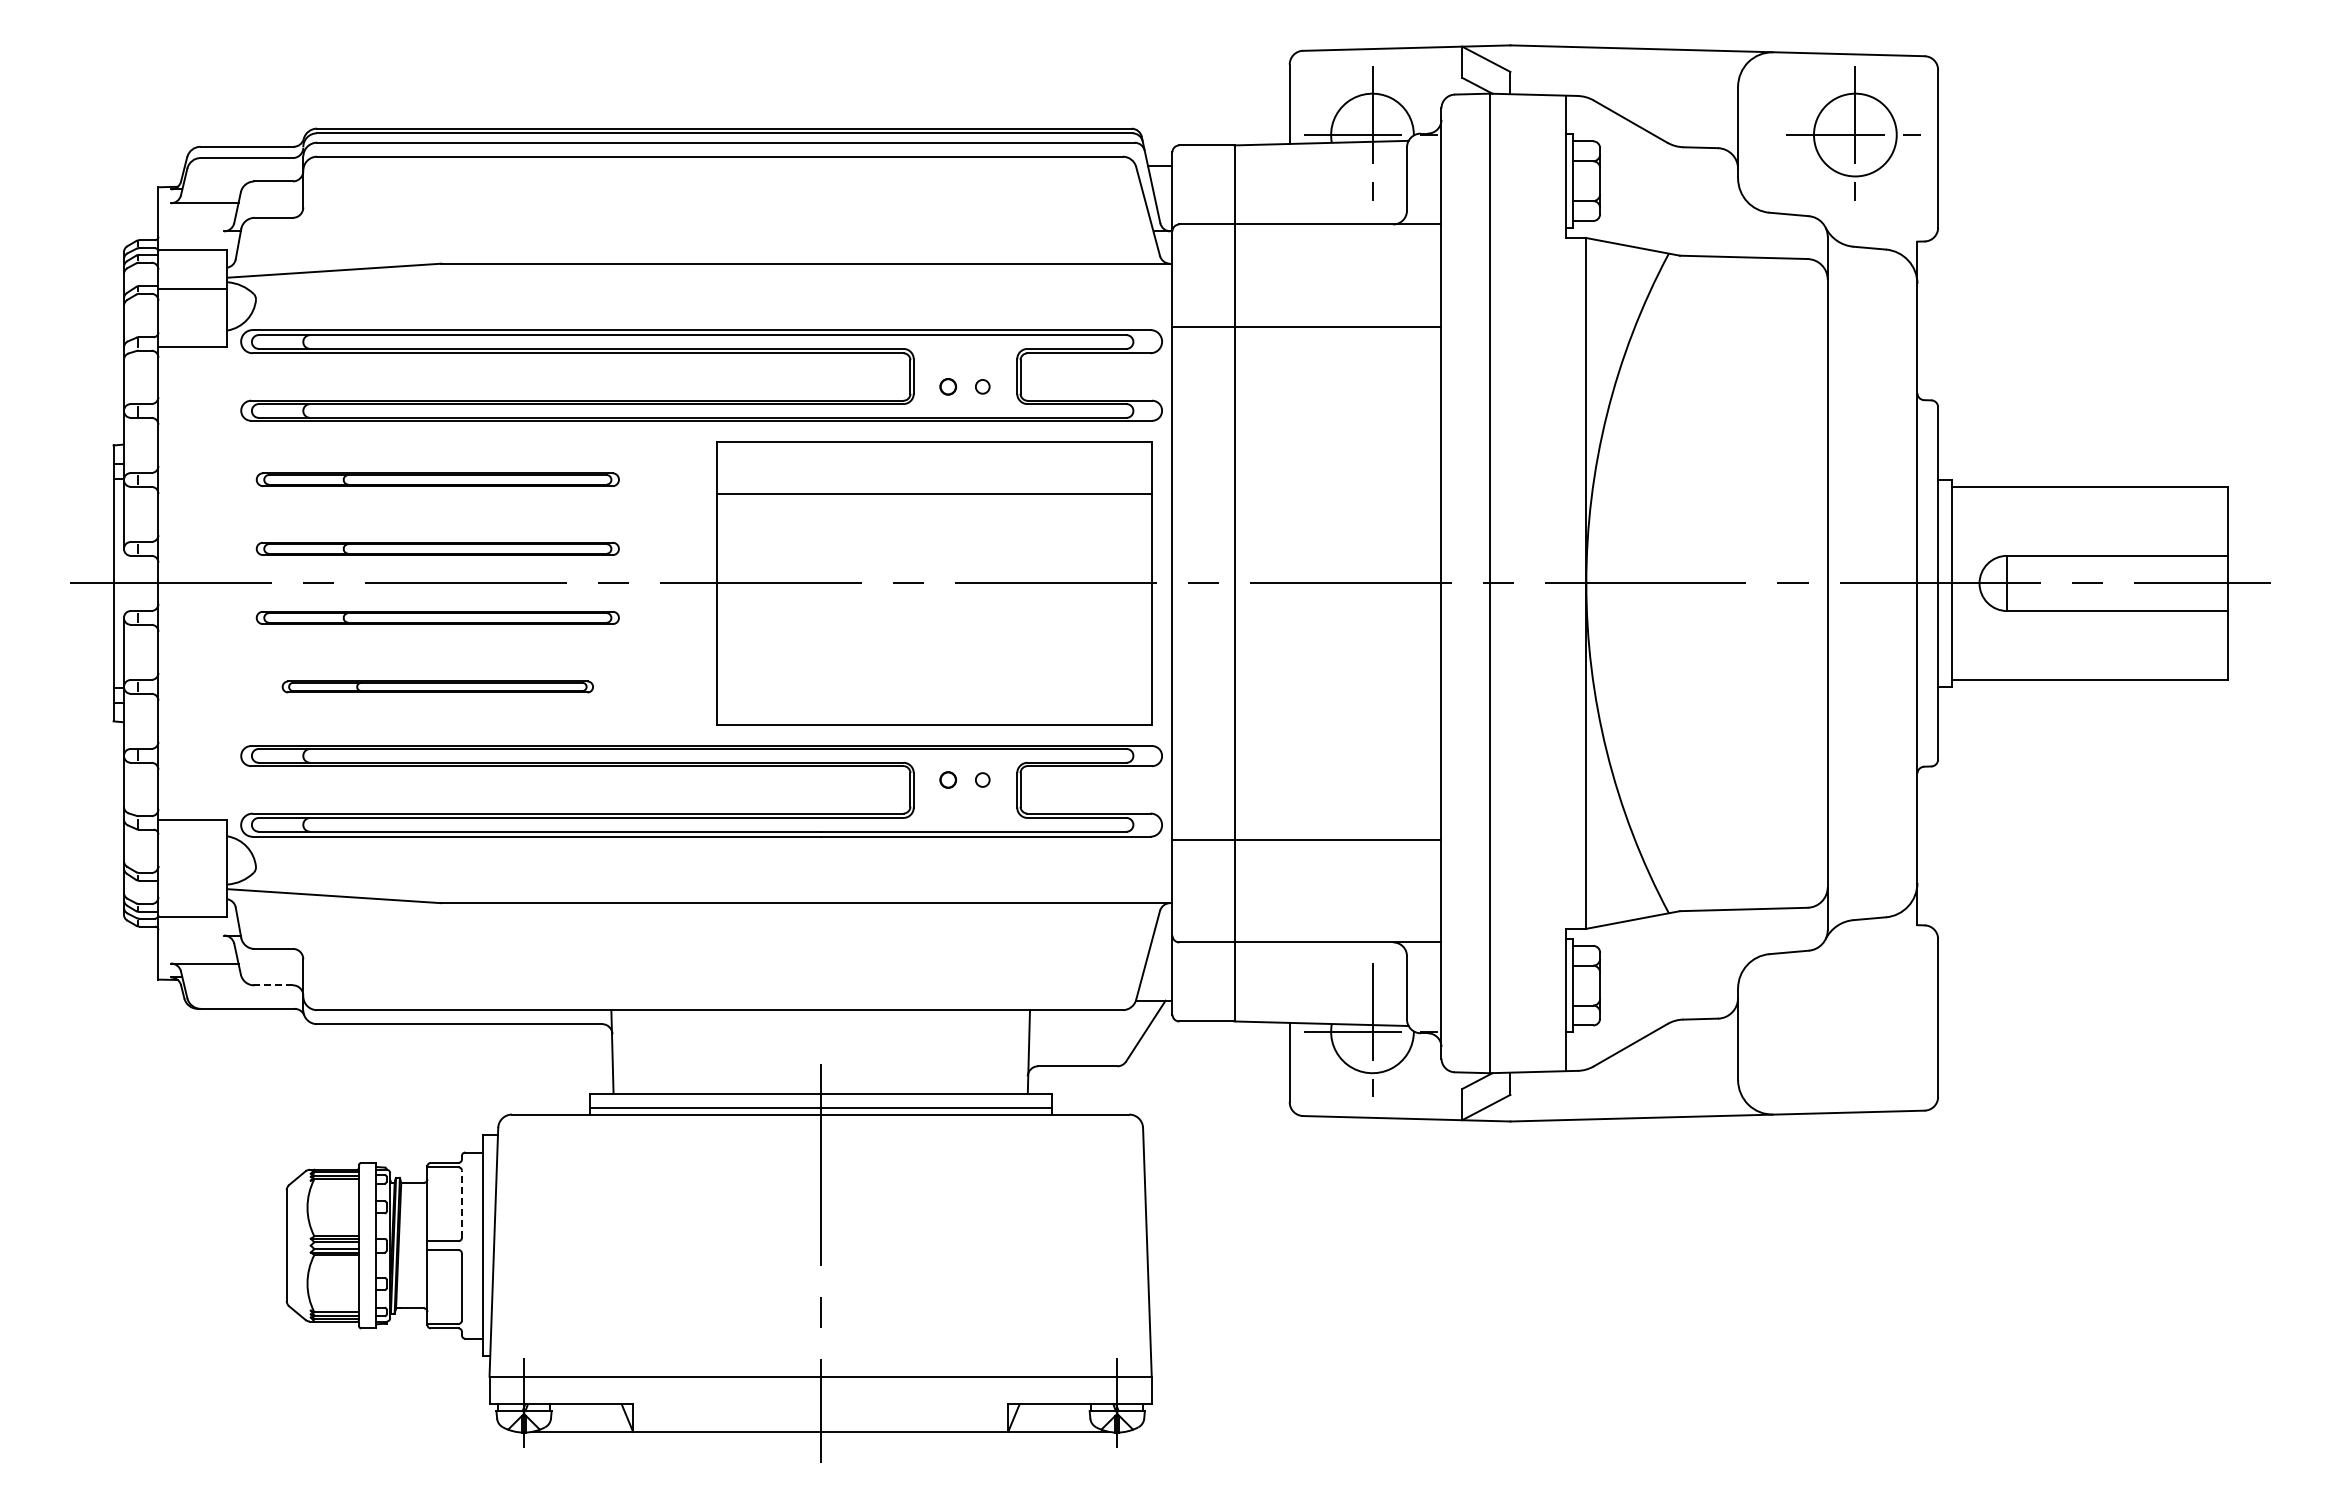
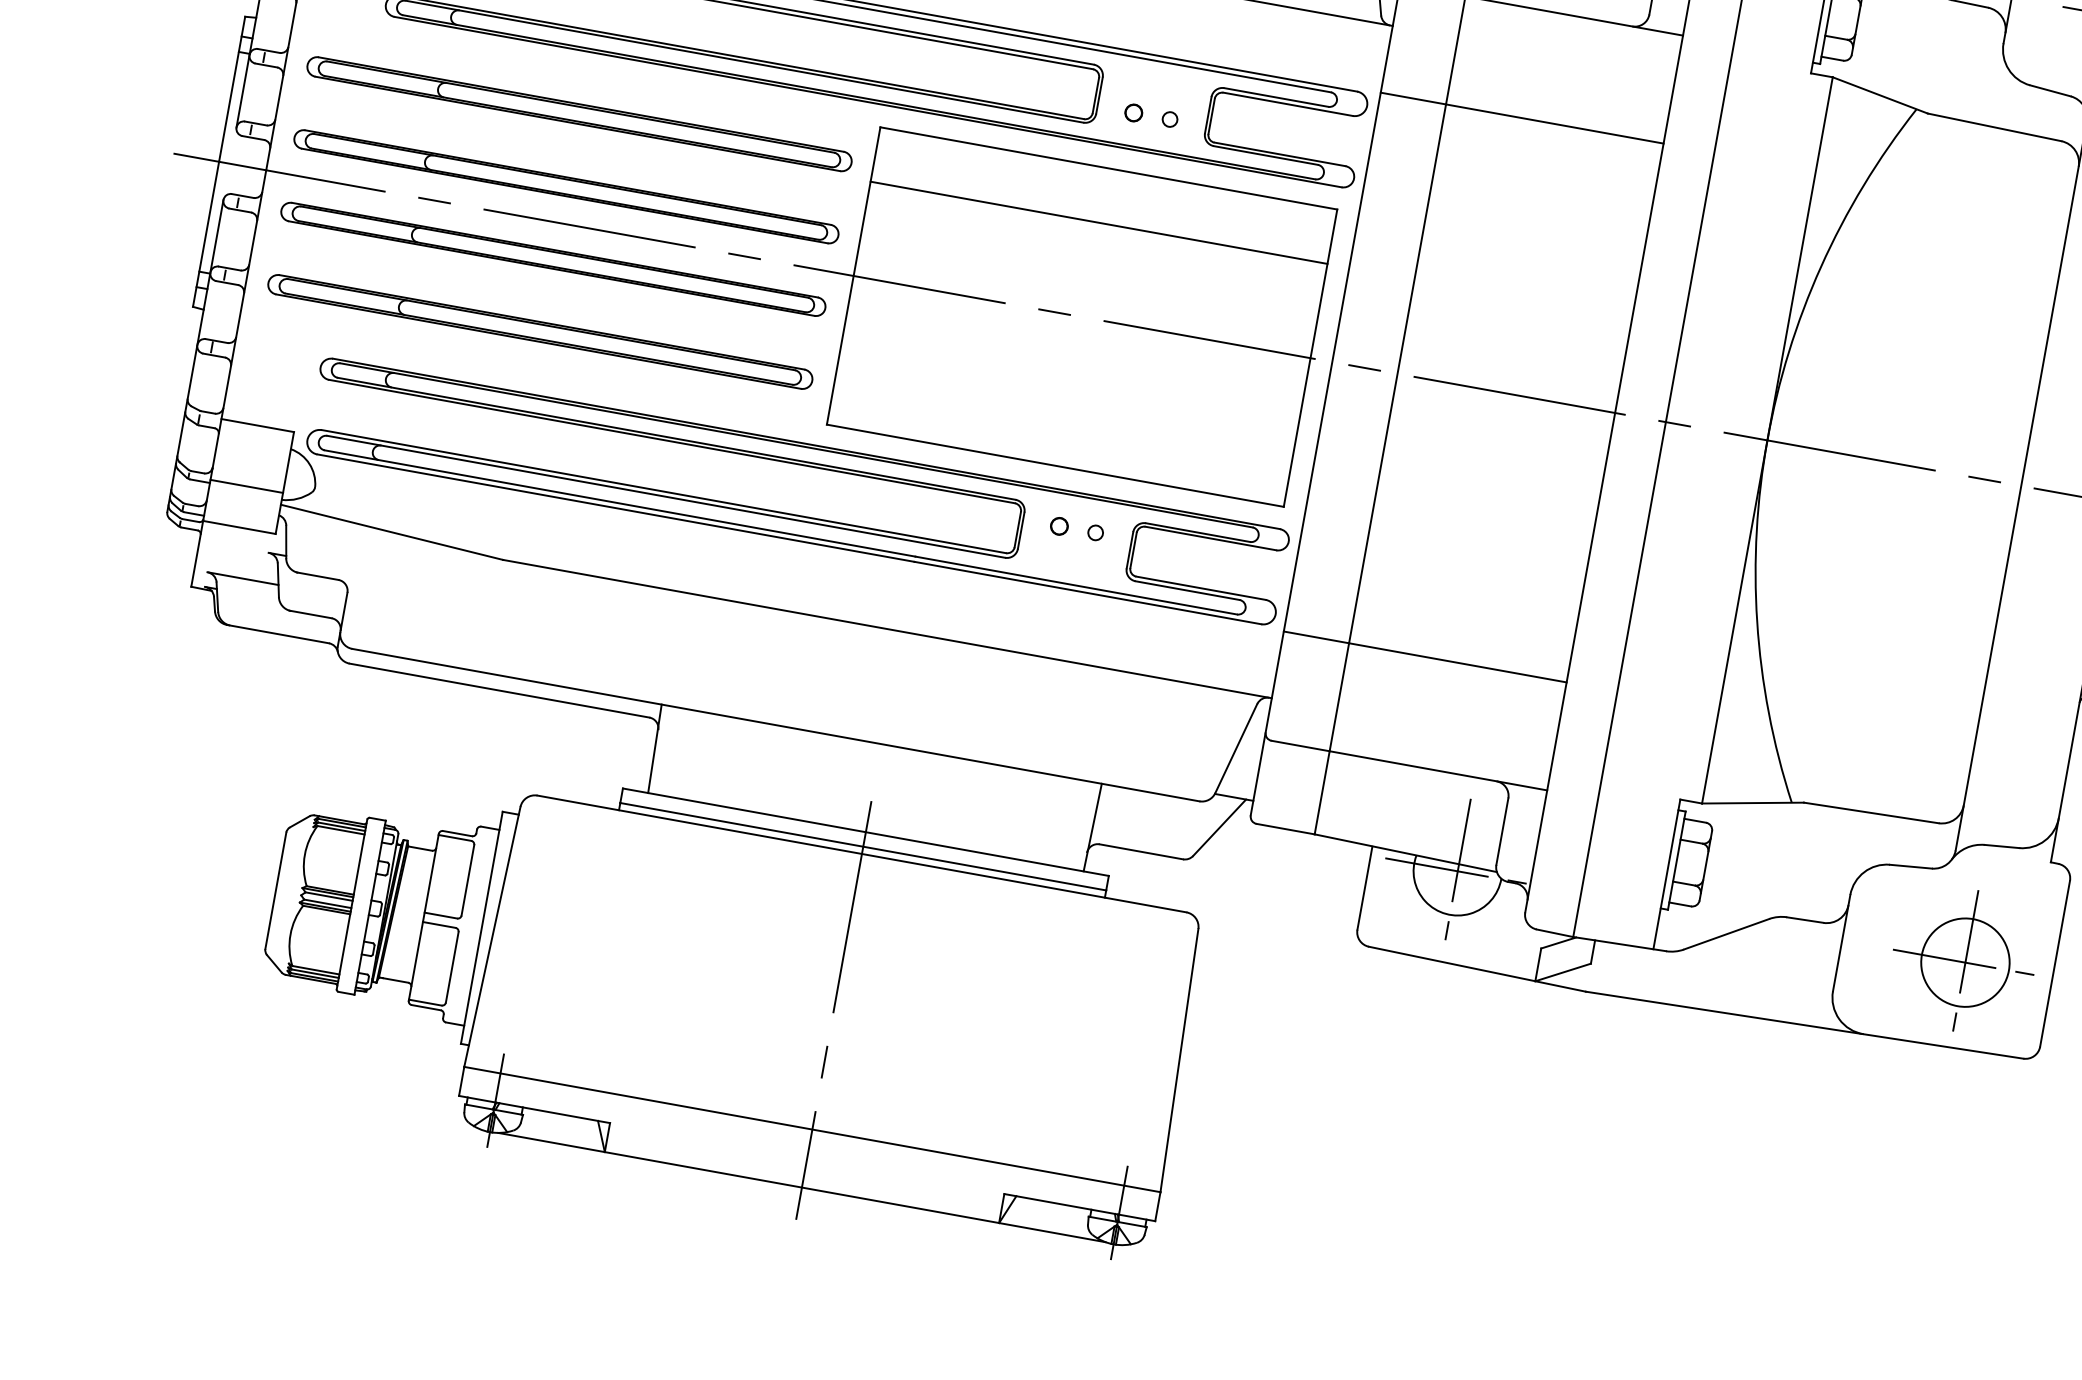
part: (437, 479) -> (579, 113), size x1.43
part: (437, 548) -> (566, 186), size x1.43
part: (437, 617) -> (553, 258), size x1.43
part: (437, 686) -> (540, 331), size x1.67
line: (192, 877) -> (246, 485), added
line: (273, 985) -> (311, 614), dashed -> solid
part: (1853, 1029) -> (1963, 959), added
line: (461, 1203) -> (467, 879), dashed -> solid

